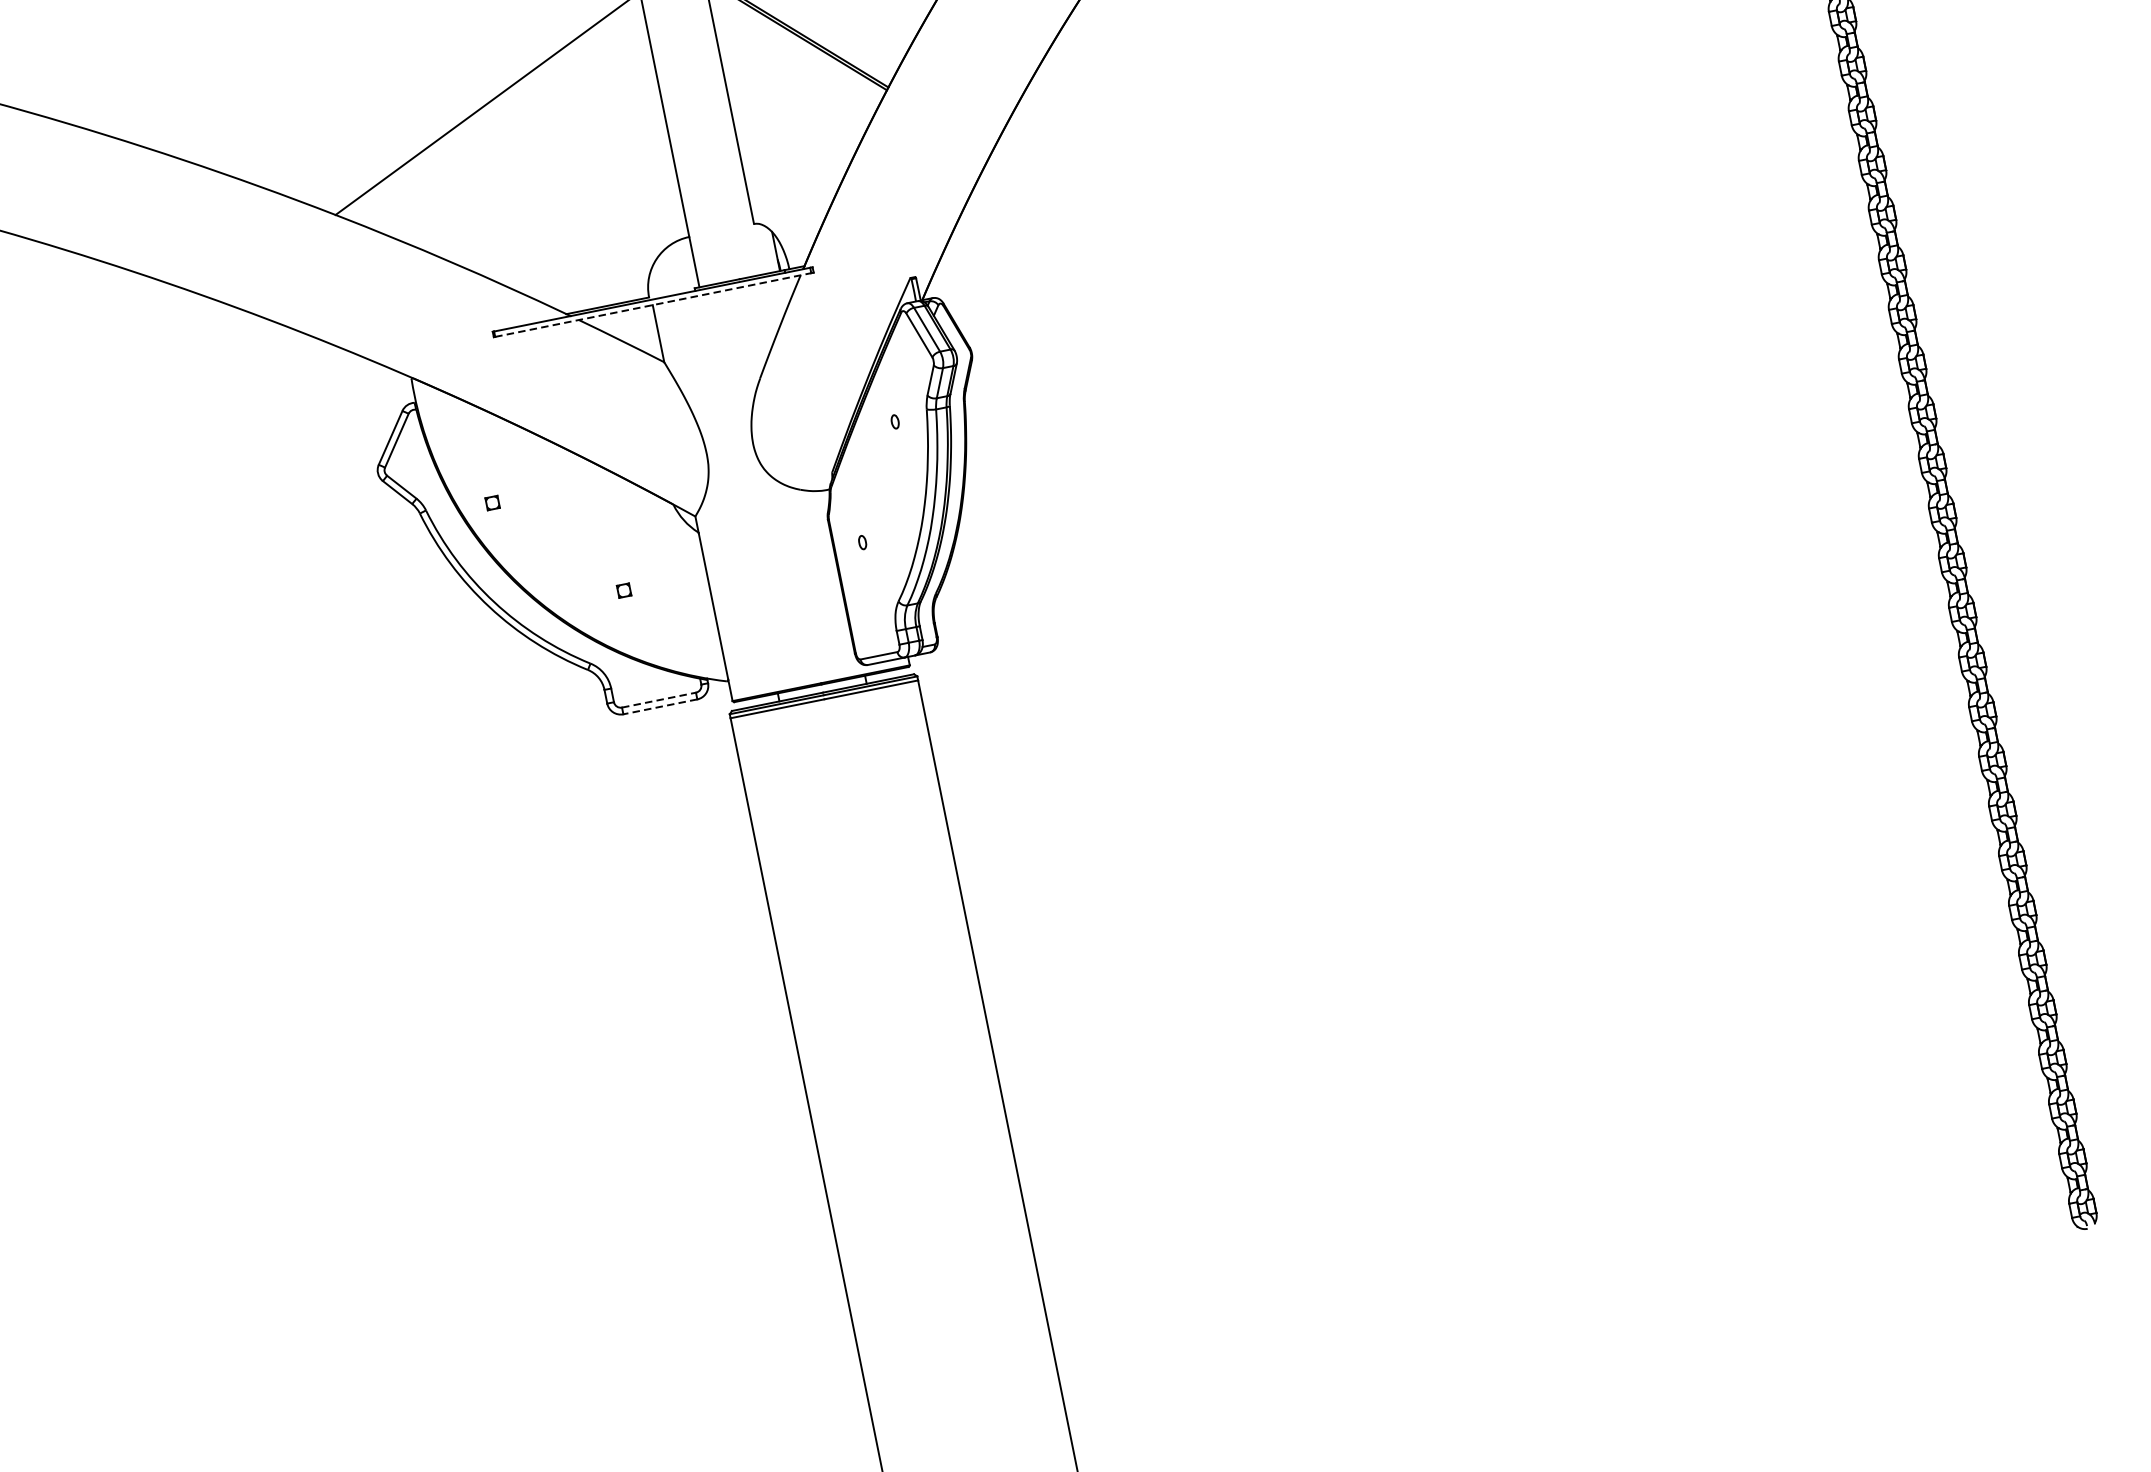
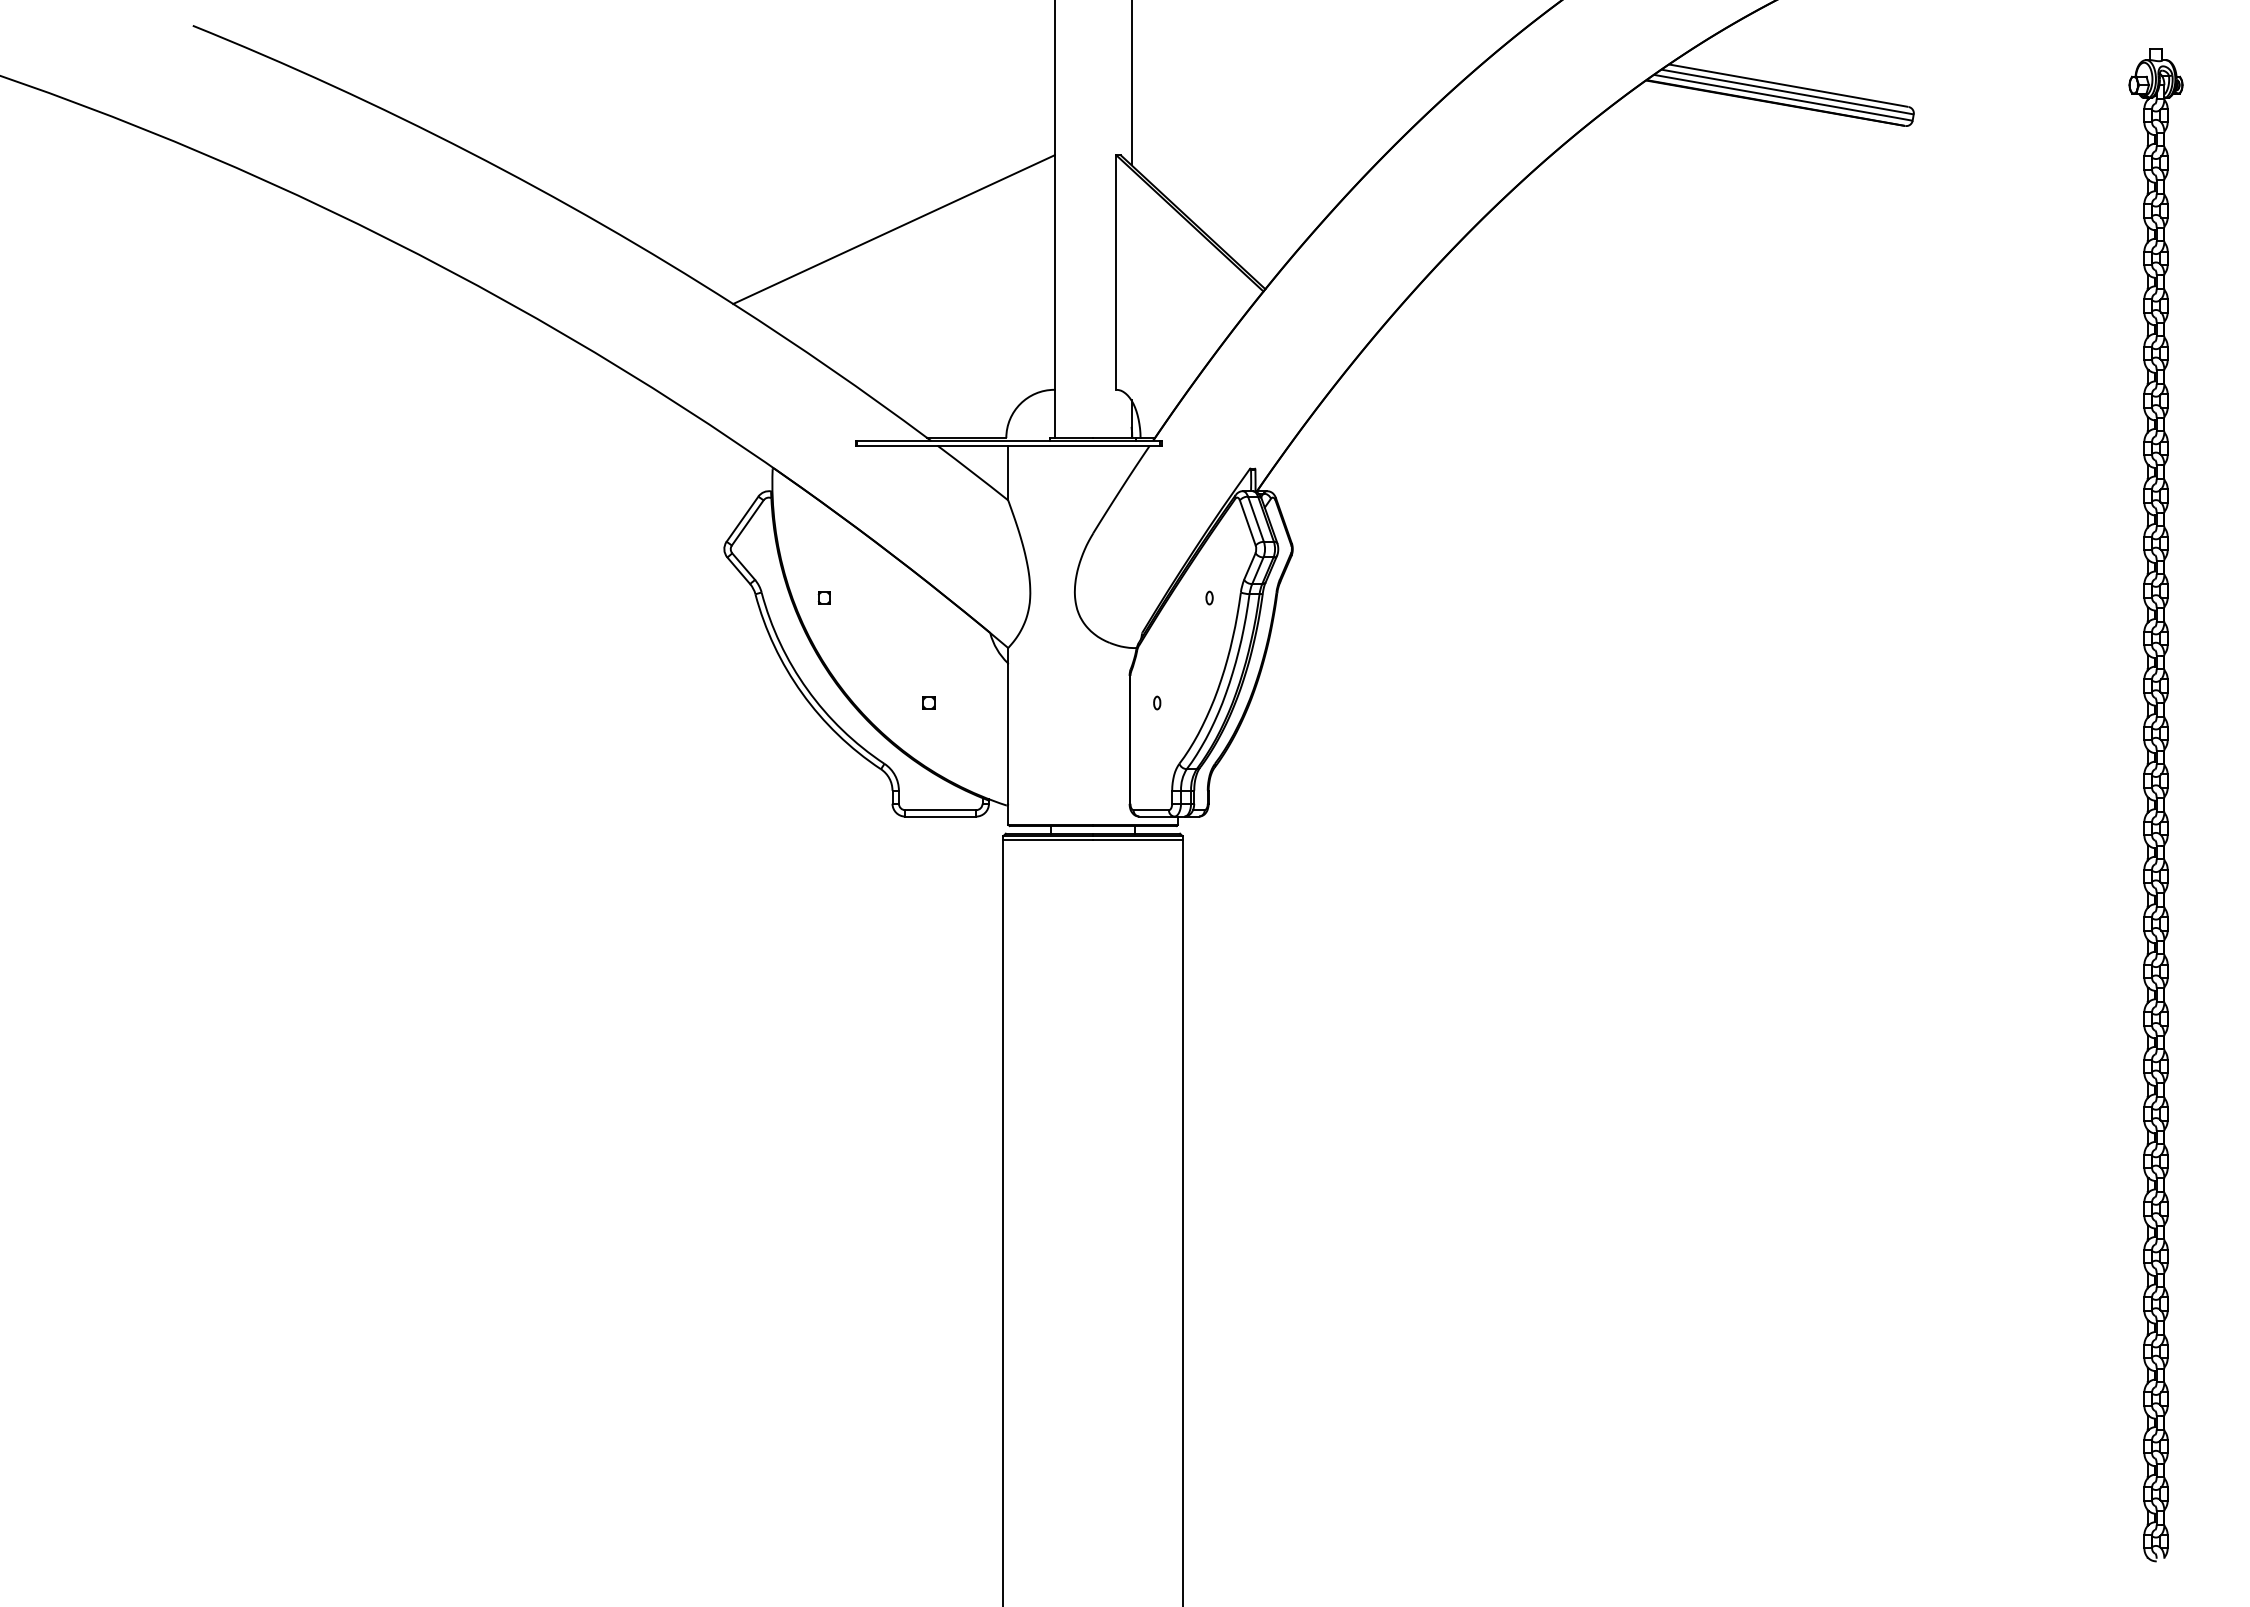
line: (654, 304) -> (1009, 445), dashed -> solid
line: (659, 700) -> (941, 810), dashed -> solid
line: (660, 706) -> (940, 816), dashed -> solid

